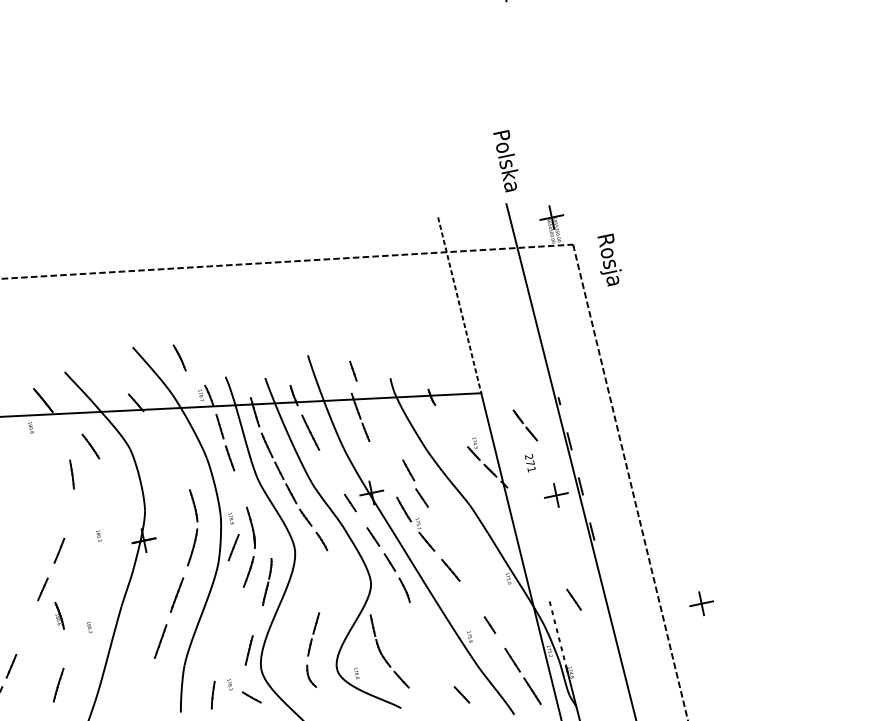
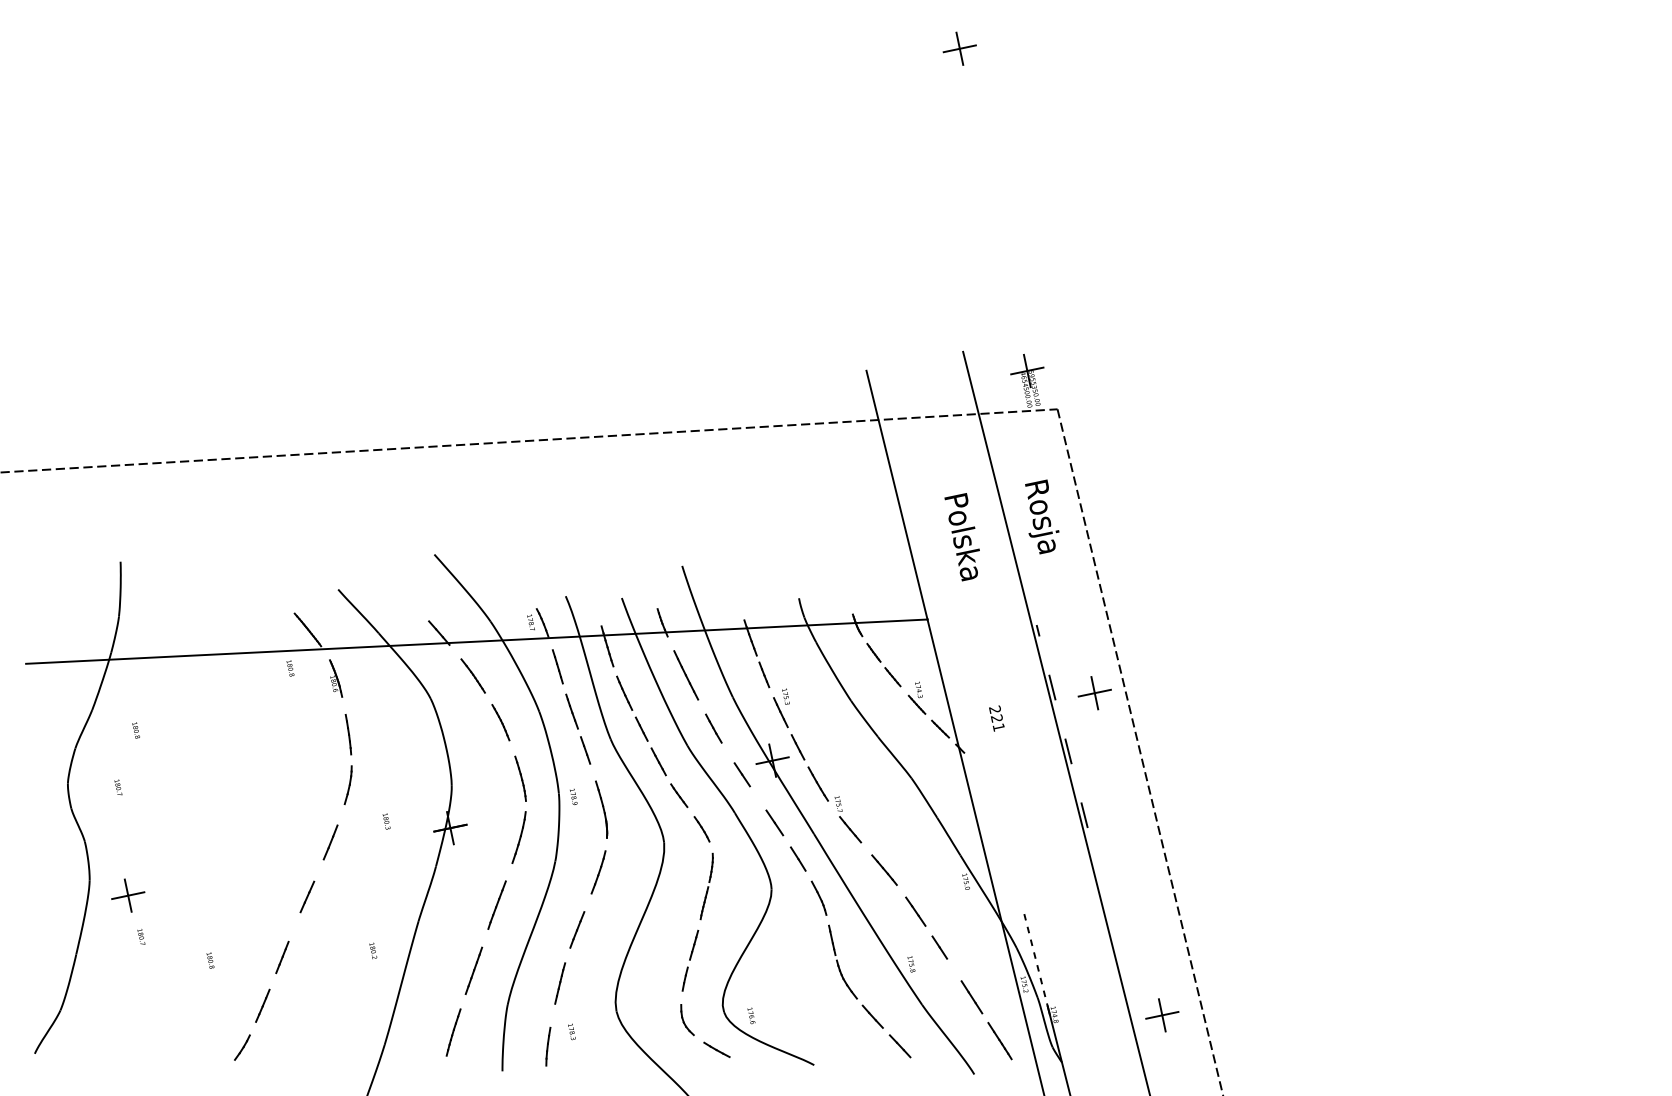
text: (505, 161) -> (961, 537), moved
text: (609, 259) -> (1042, 516), moved
line: (460, 305) -> (897, 495), dashed -> solid
line: (179, 357) -> (500, 722), moved
line: (353, 371) -> (585, 750), moved
part: (525, 425) -> (883, 665), moved
line: (90, 446) -> (472, 675), moved
text: (530, 463) -> (996, 718), 271 -> 221
part: (383, 467) -> (789, 724), added
line: (408, 470) -> (713, 728), moved
part: (556, 495) -> (1094, 693), moved
line: (421, 497) -> (843, 767), removed
part: (71, 510) -> (347, 785), added
line: (233, 547) -> (577, 929), moved
part: (267, 581) -> (706, 886), moved
line: (573, 599) -> (915, 911), moved
part: (701, 603) -> (1162, 1015), moved
part: (60, 615) -> (336, 678), moved
line: (25, 632) -> (282, 957), added
line: (249, 650) -> (560, 983), moved
part: (383, 654) -> (846, 981), moved
line: (58, 685) -> (453, 1032), moved
line: (251, 697) -> (716, 1049), moved

